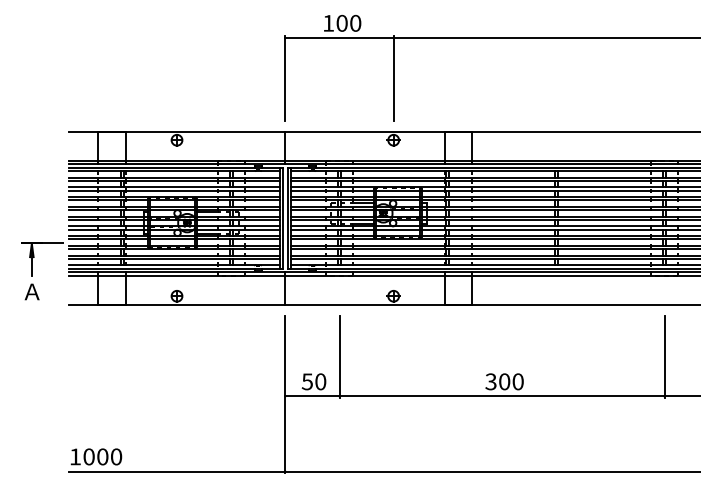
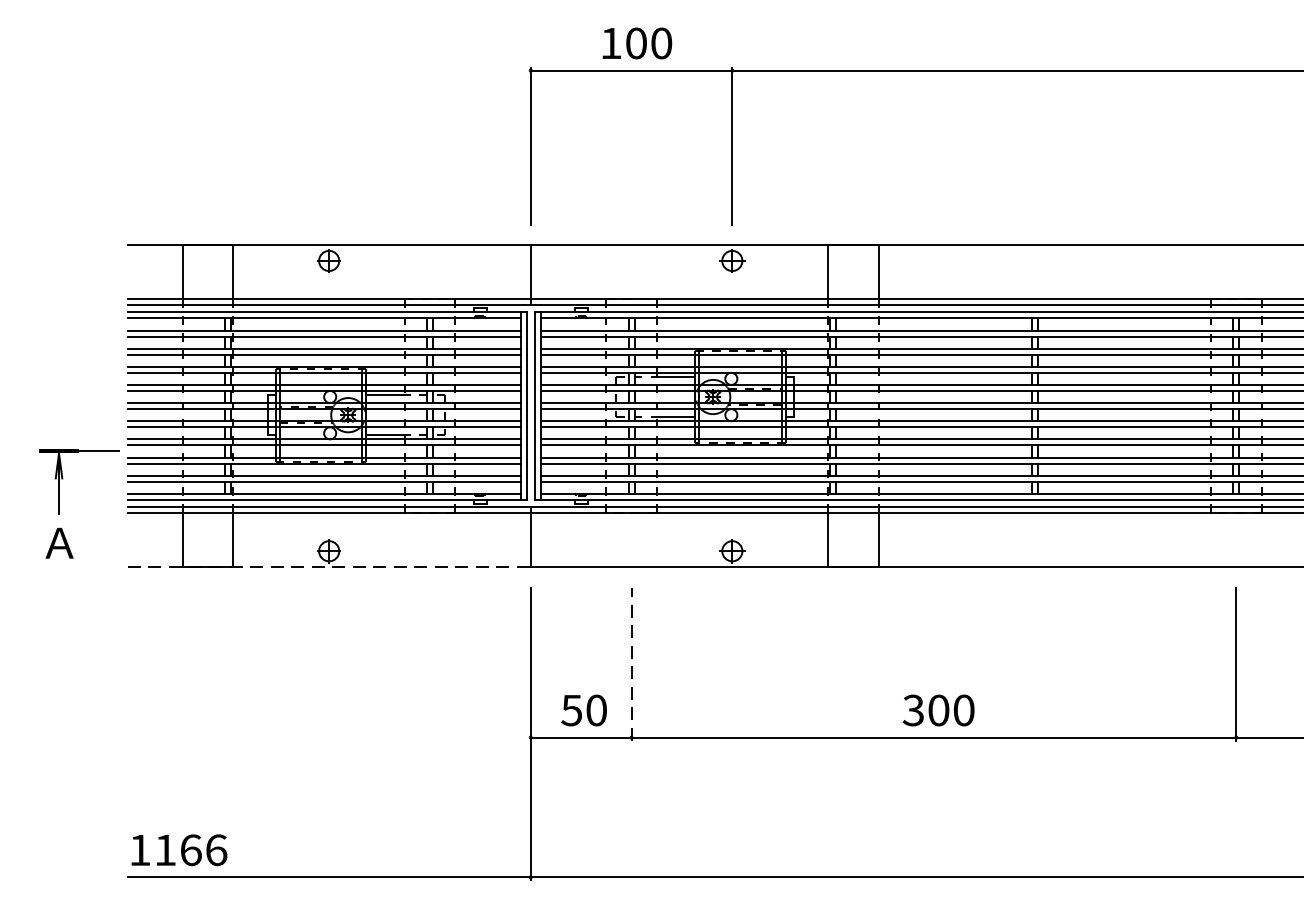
line: (177, 304) -> (330, 566), solid -> dashed
line: (339, 356) -> (631, 663), solid -> dashed
text: (102, 456) -> (190, 849), 1000 -> 1166

